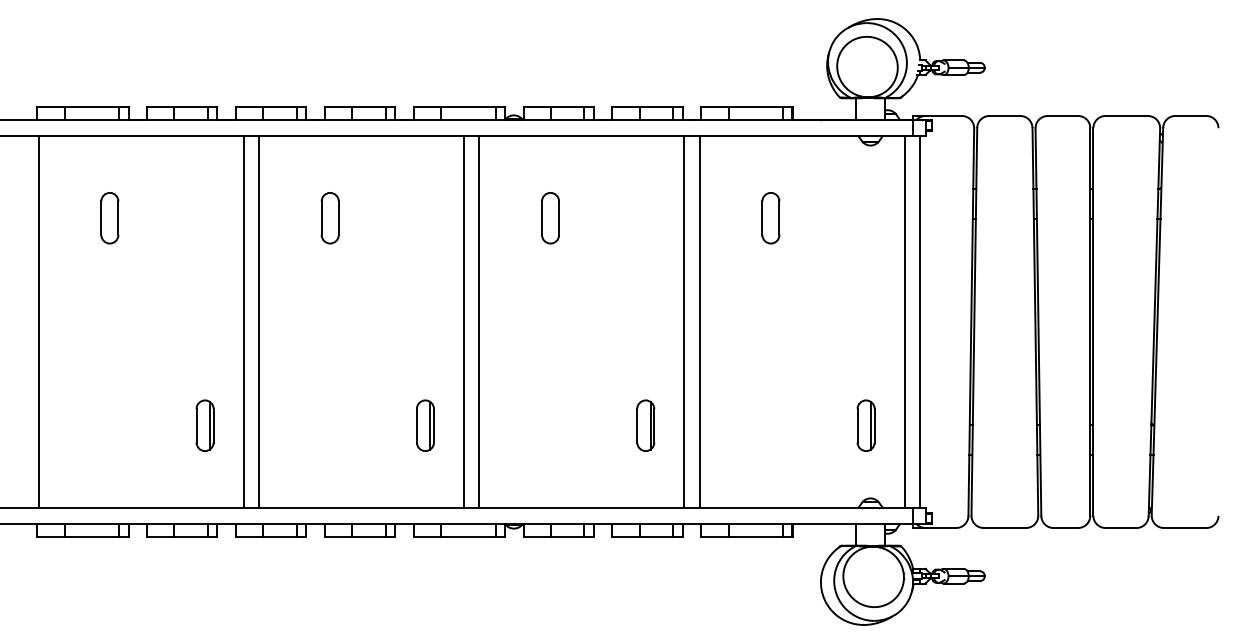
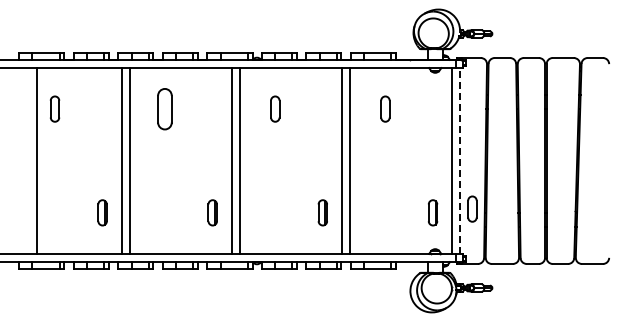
part: (330, 216) -> (165, 108), size x1.6
line: (38, 320) -> (37, 160), moved
line: (921, 320) -> (460, 160), solid -> dashed
part: (945, 417) -> (472, 208), added

